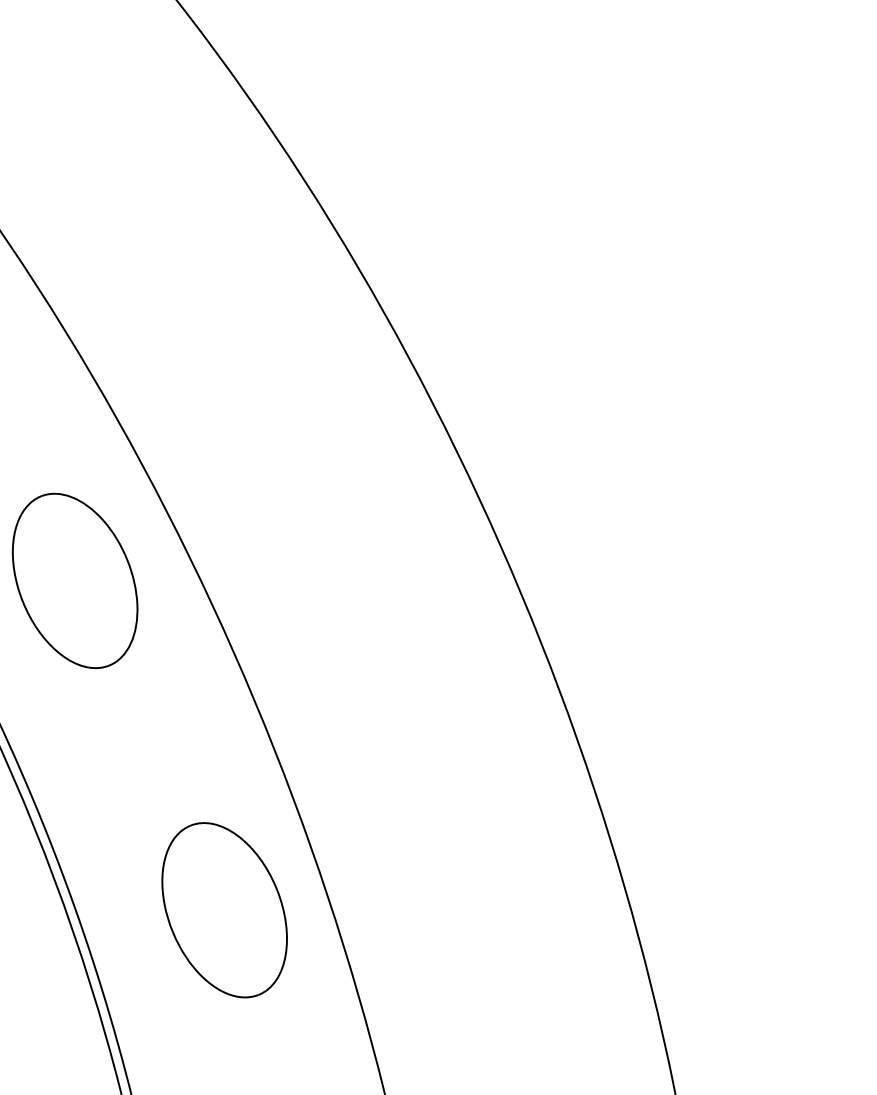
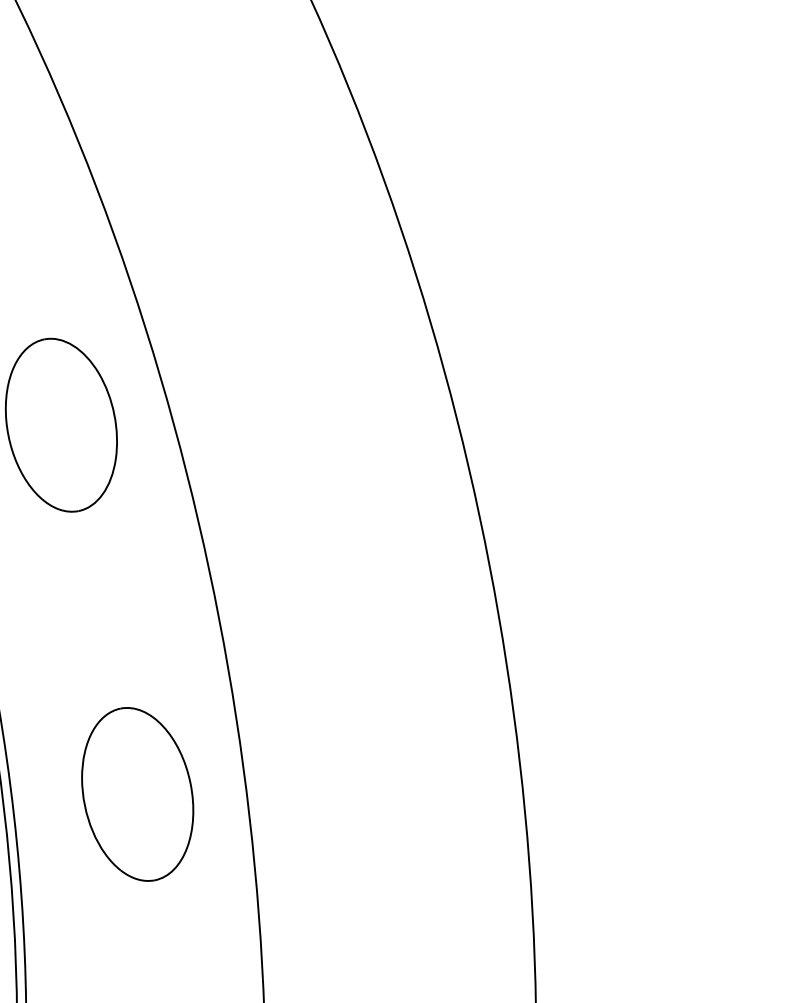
part: (224, 910) -> (137, 794), moved

